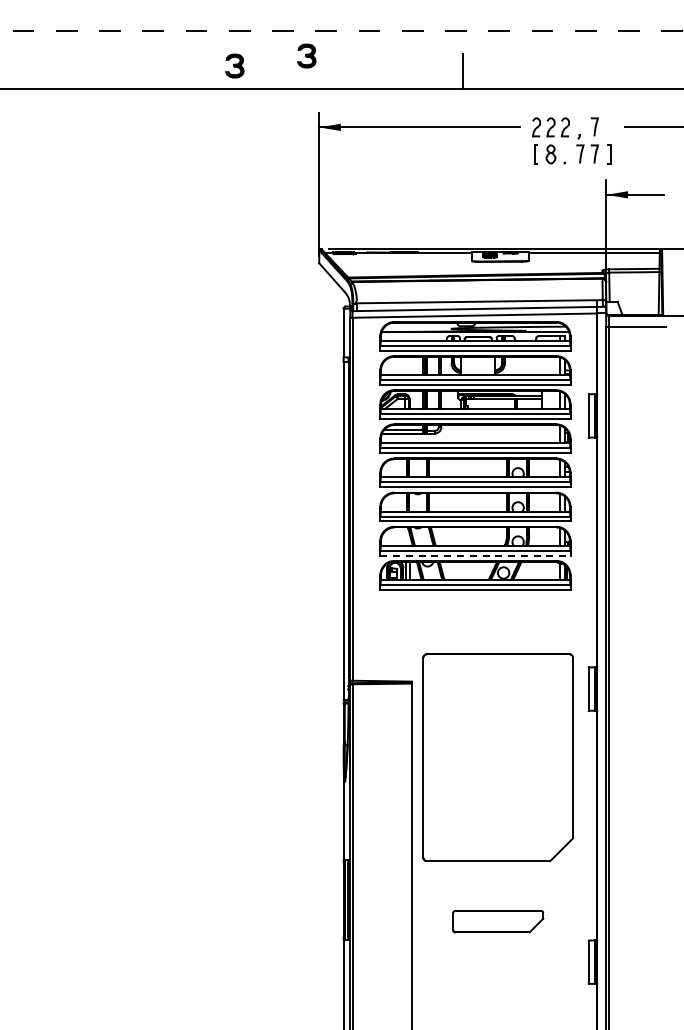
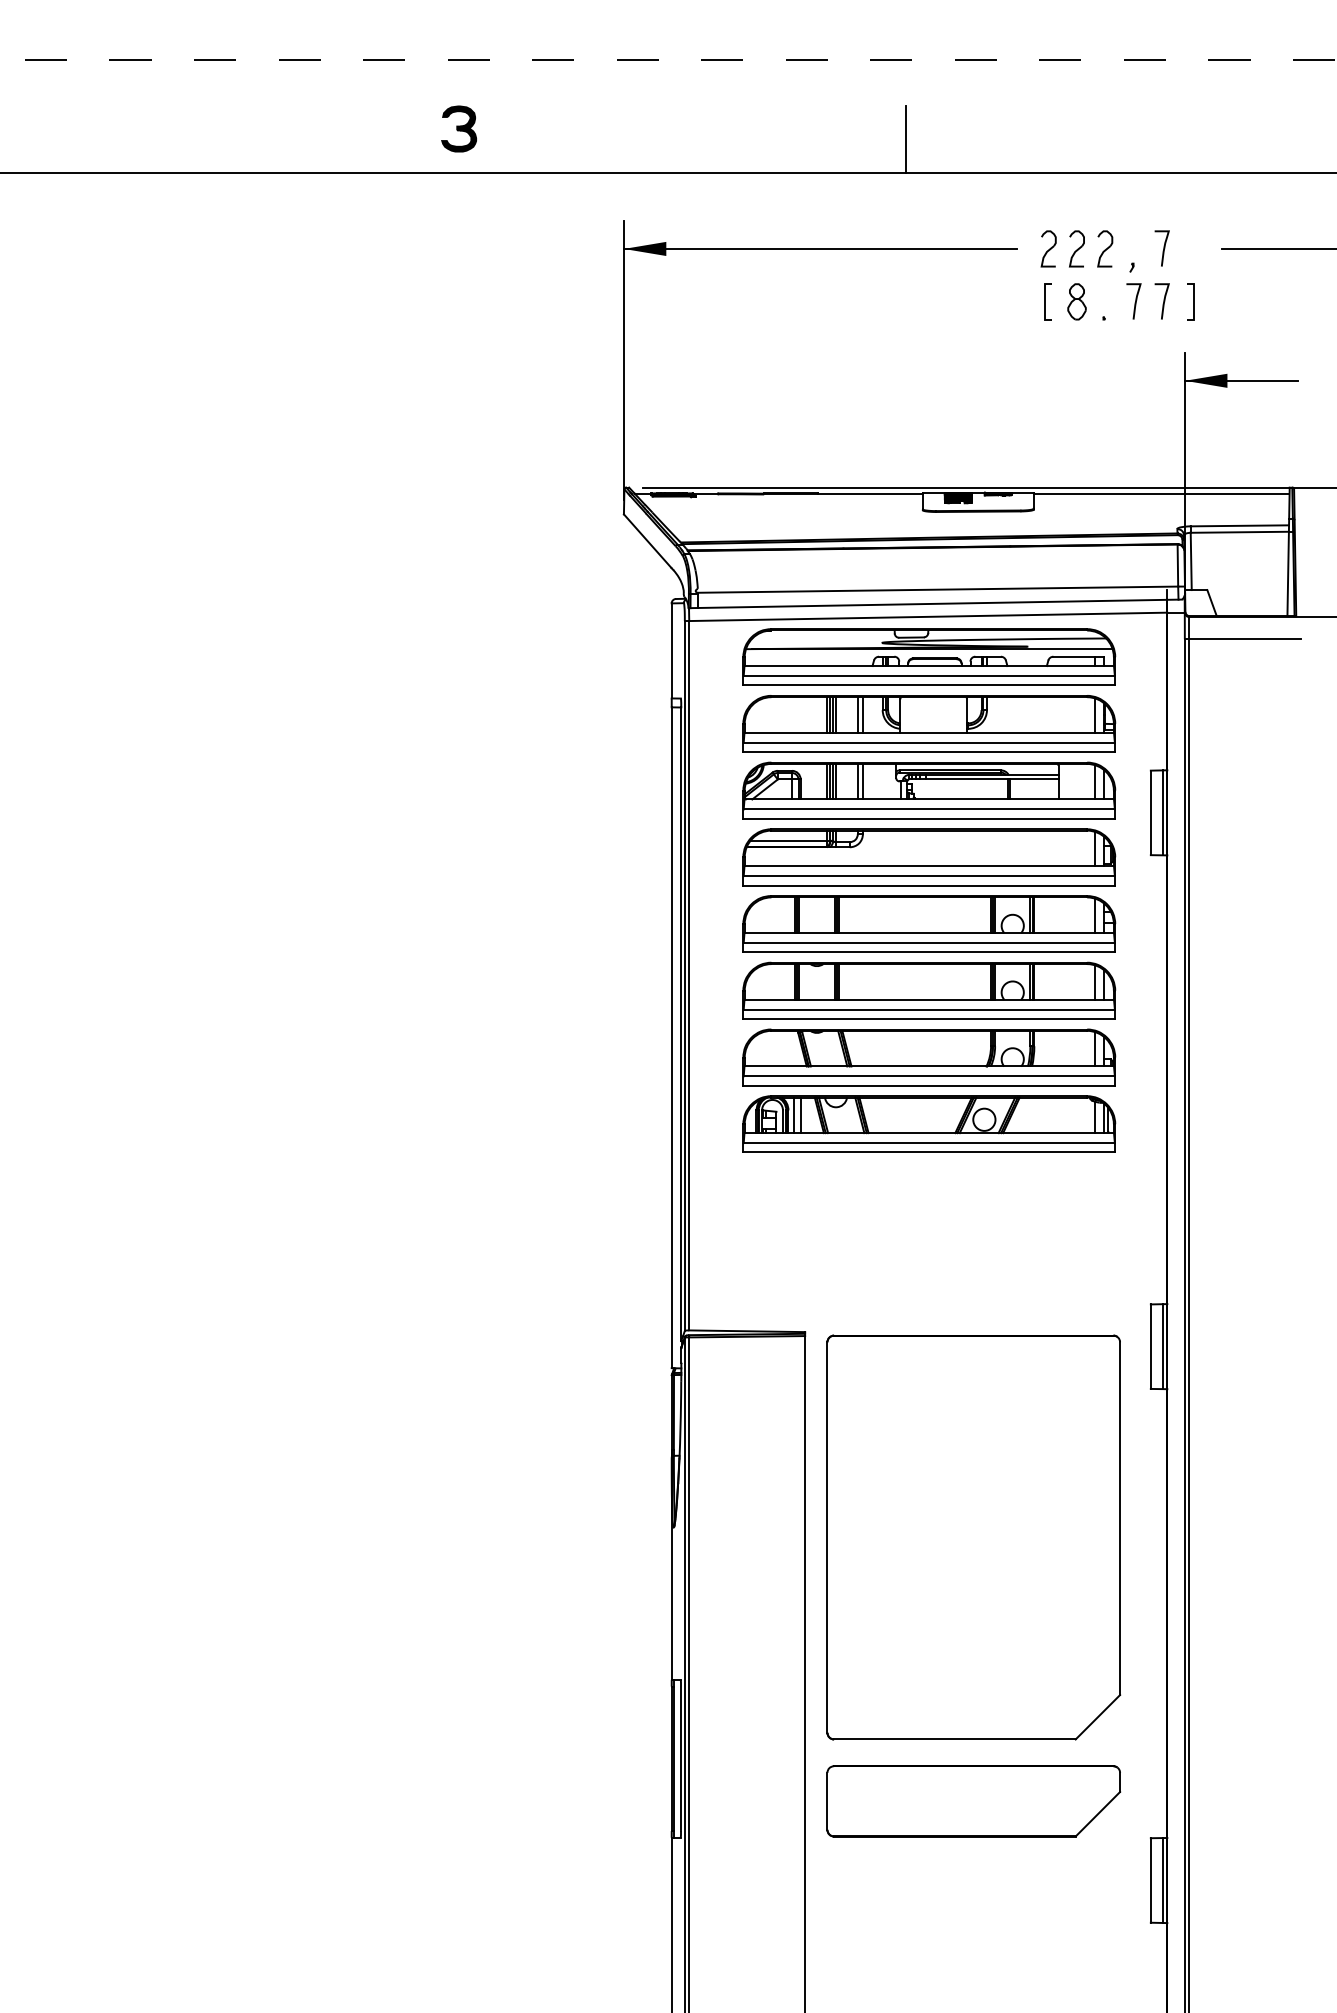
part: (306, 55) -> (599, 108), removed
line: (475, 555) -> (929, 1085), dashed -> solid
part: (498, 757) -> (974, 1537), moved
part: (498, 921) -> (974, 1800), size x1.67

